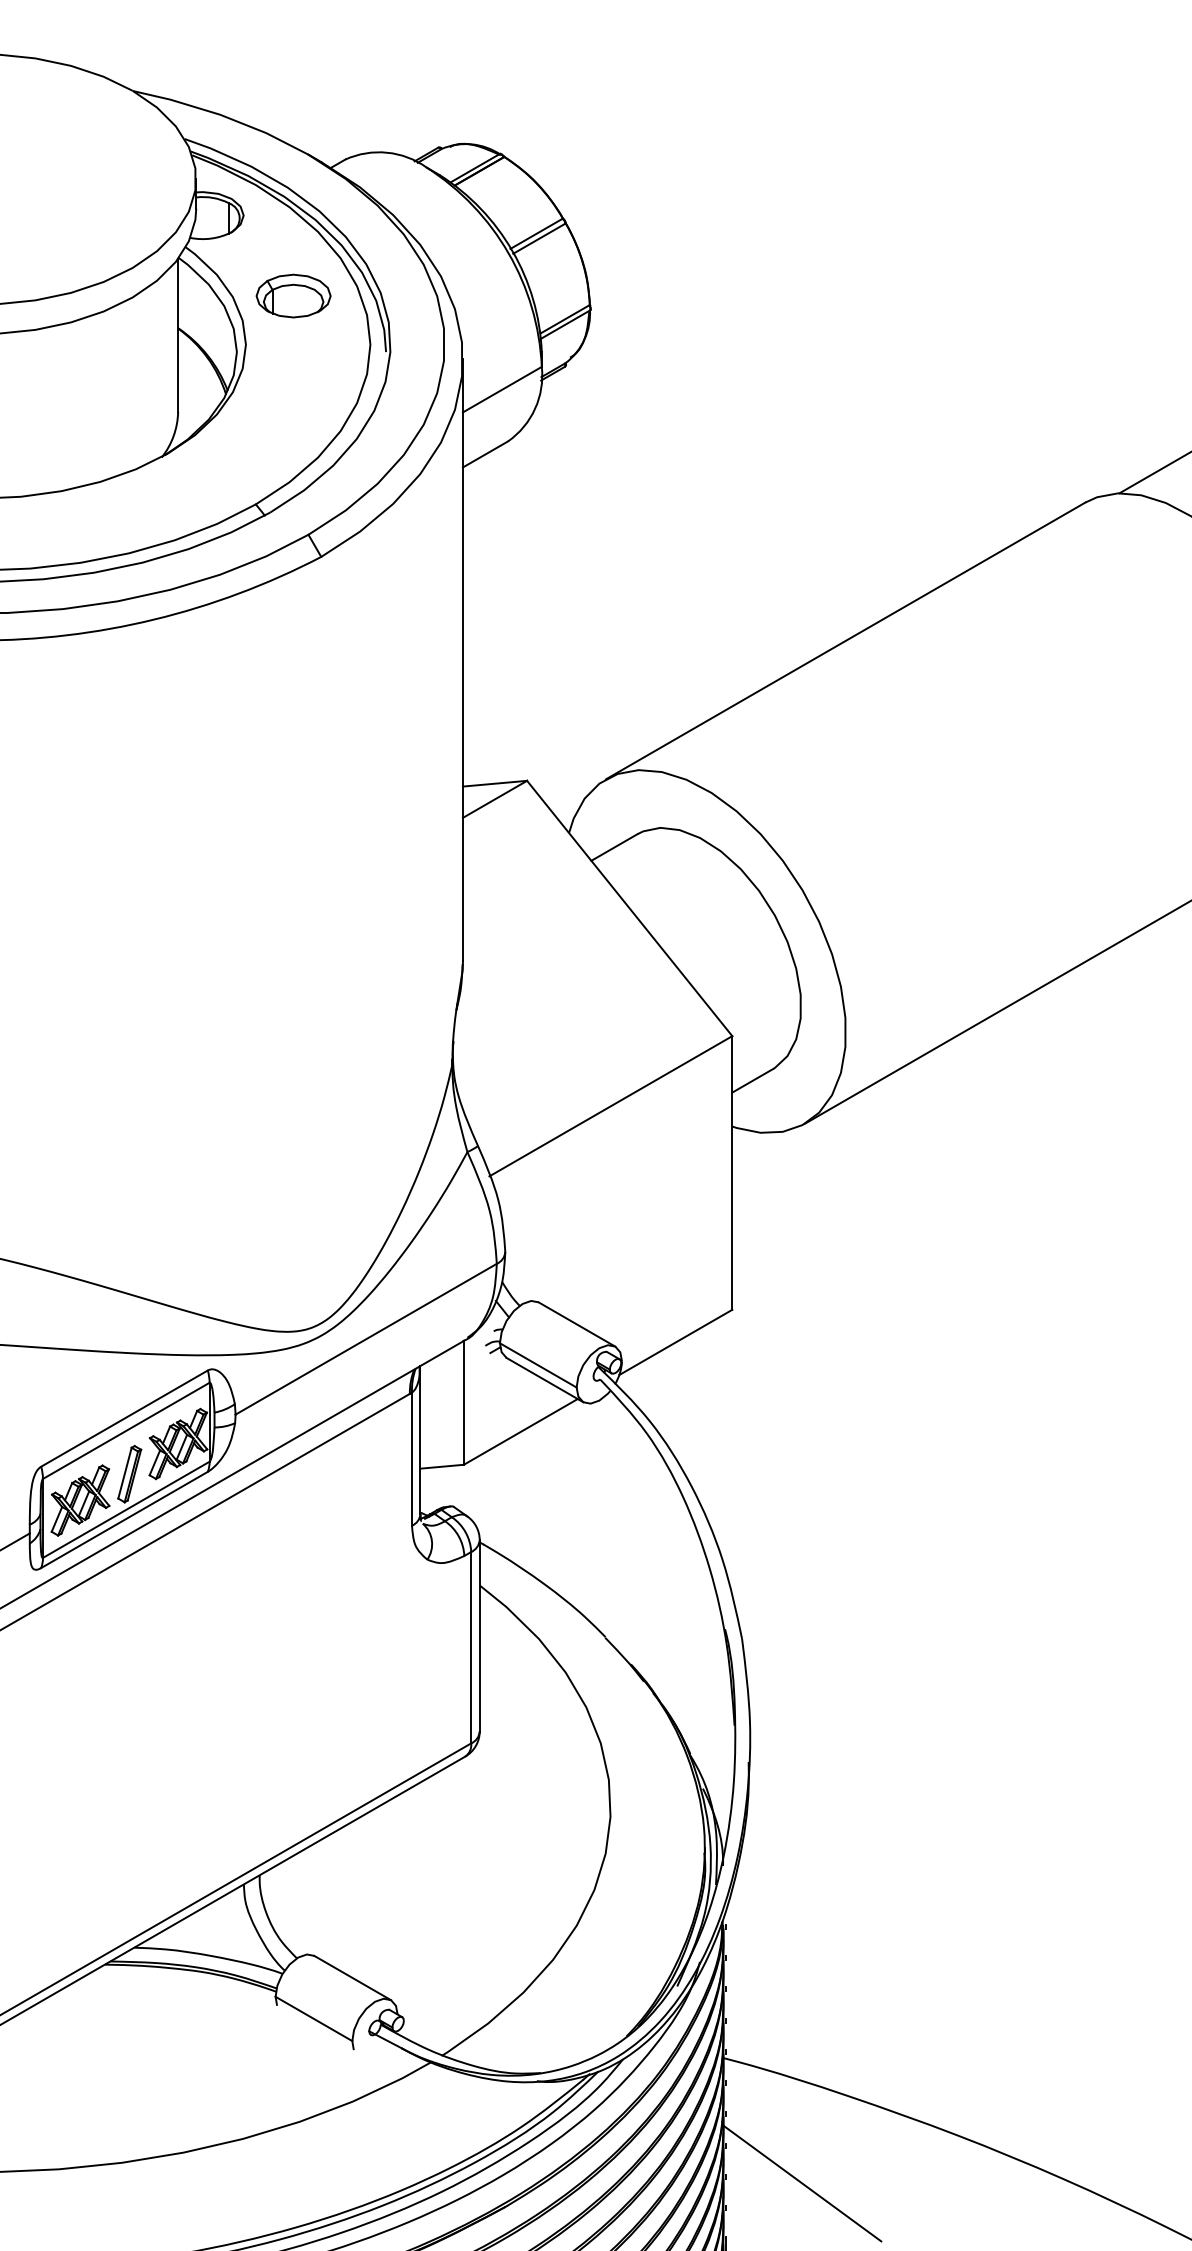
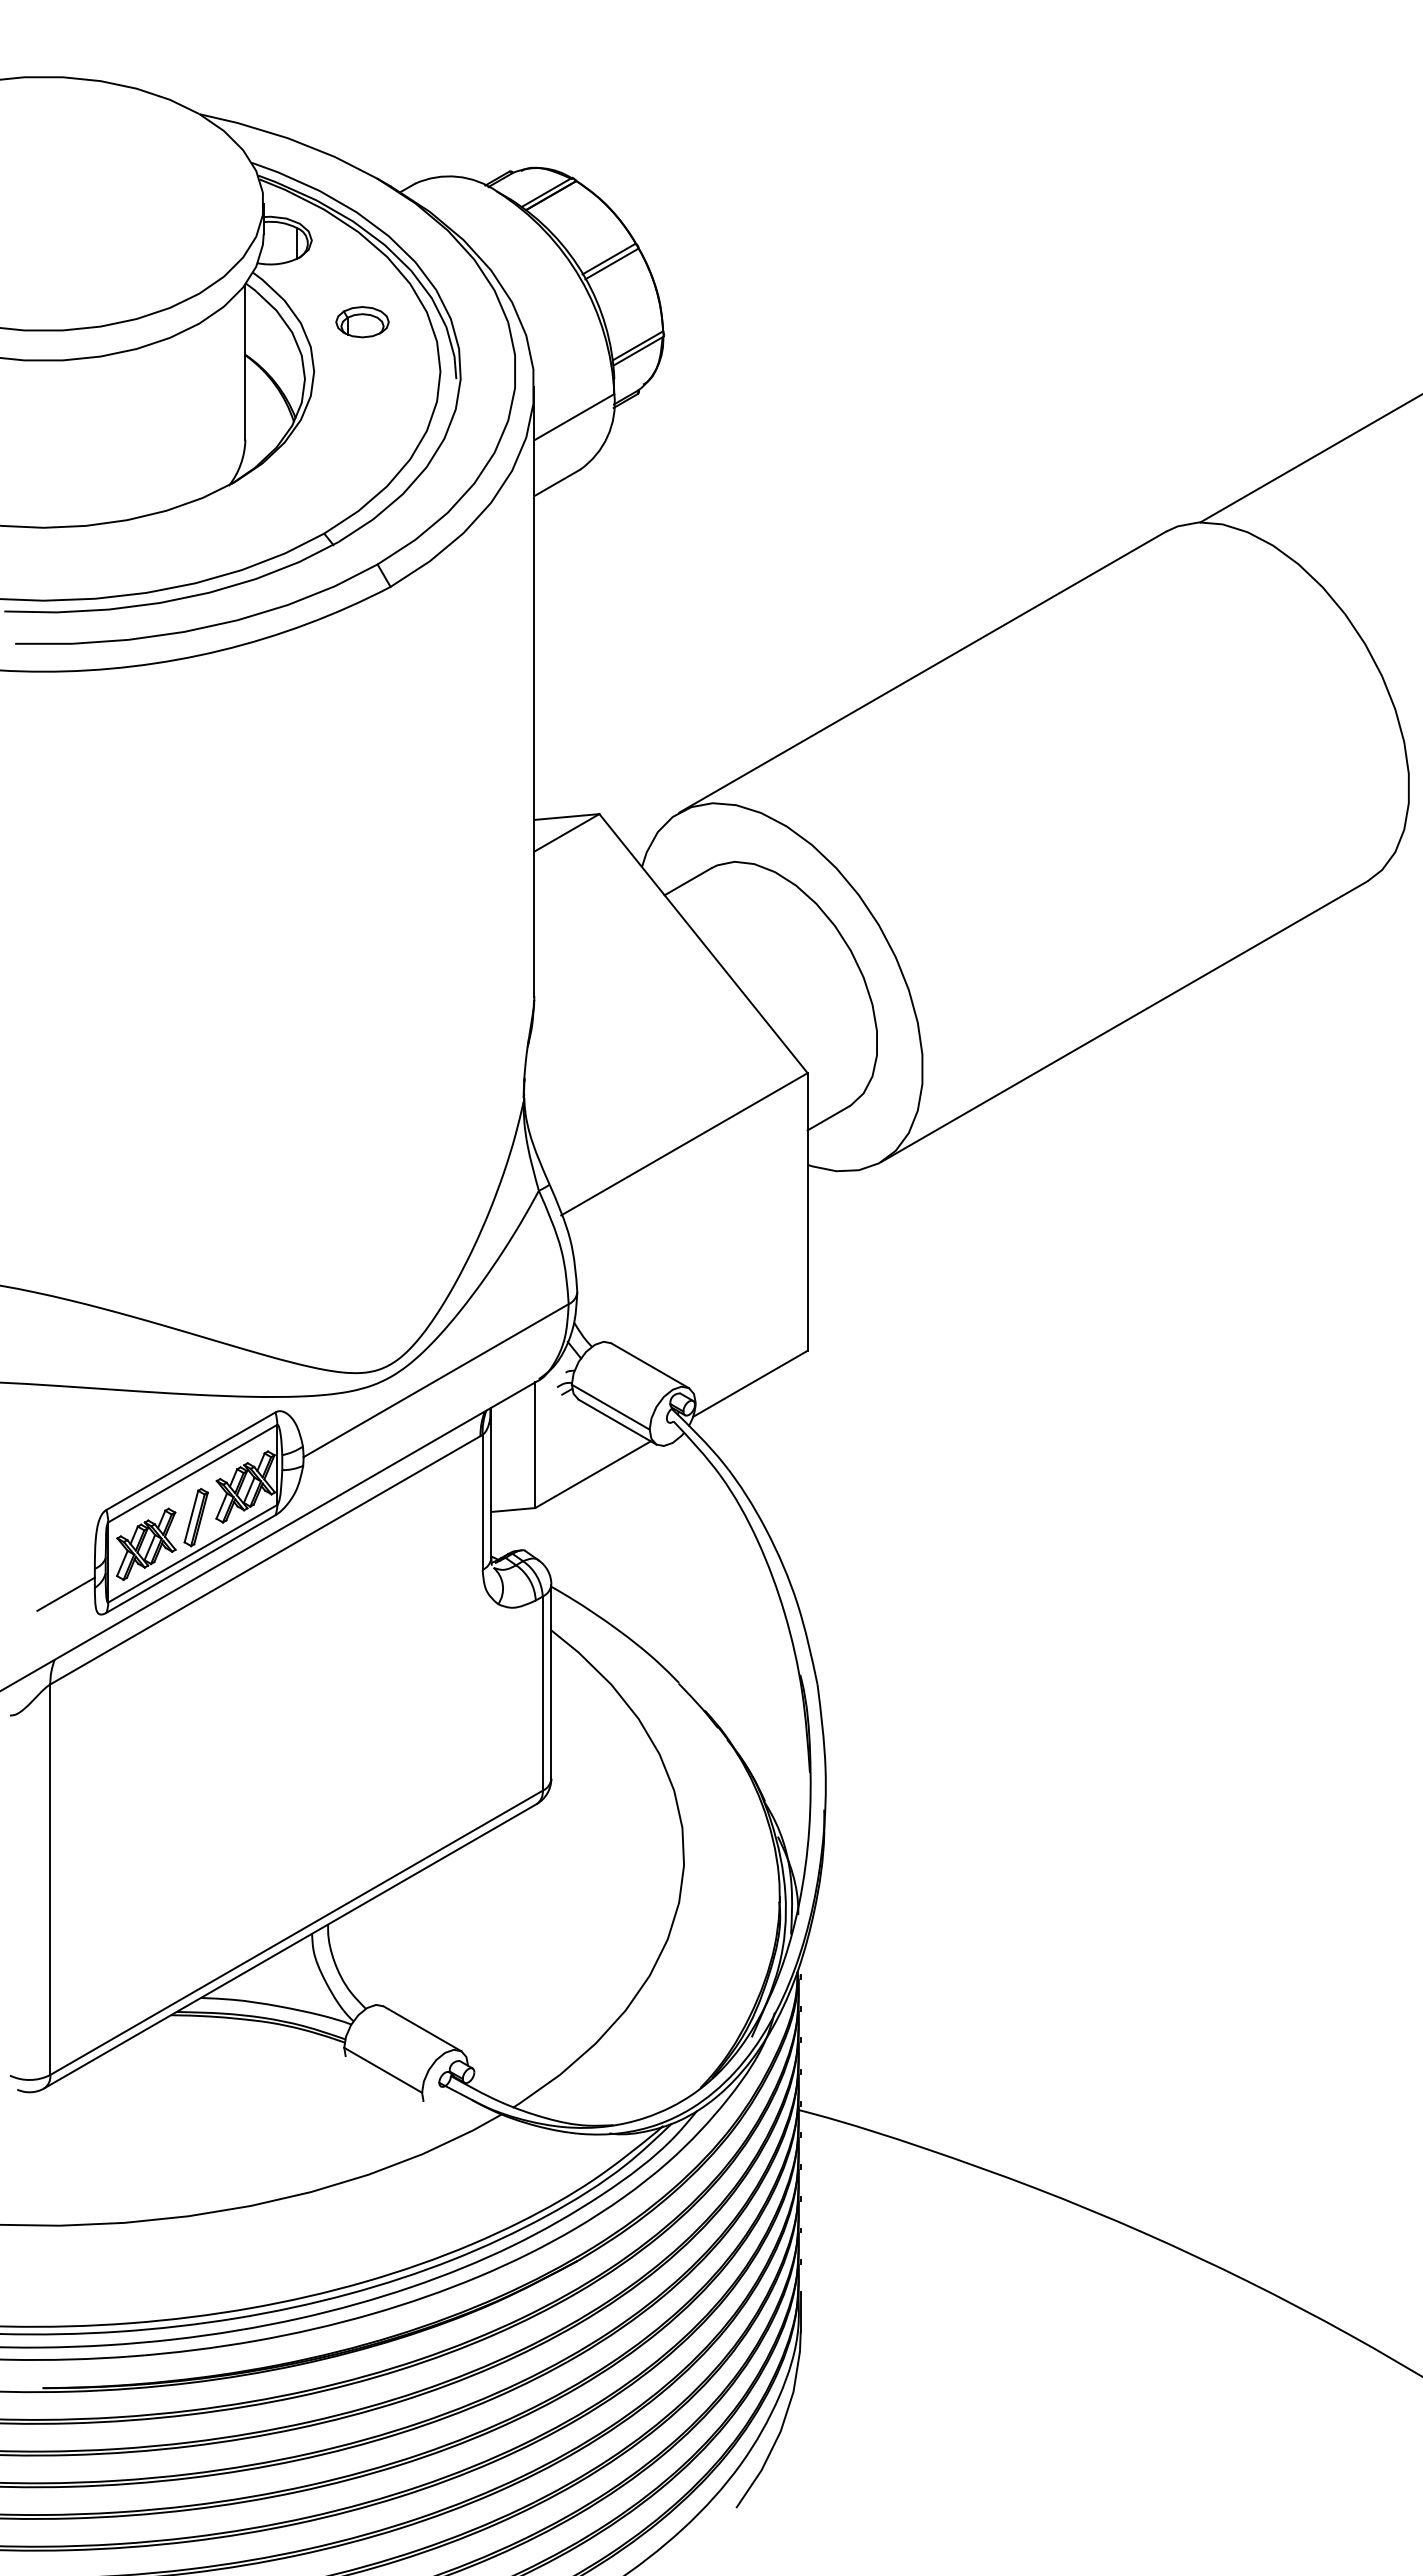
part: (293, 295) -> (362, 321), size x0.7
line: (802, 2183) -> (878, 2237), removed

